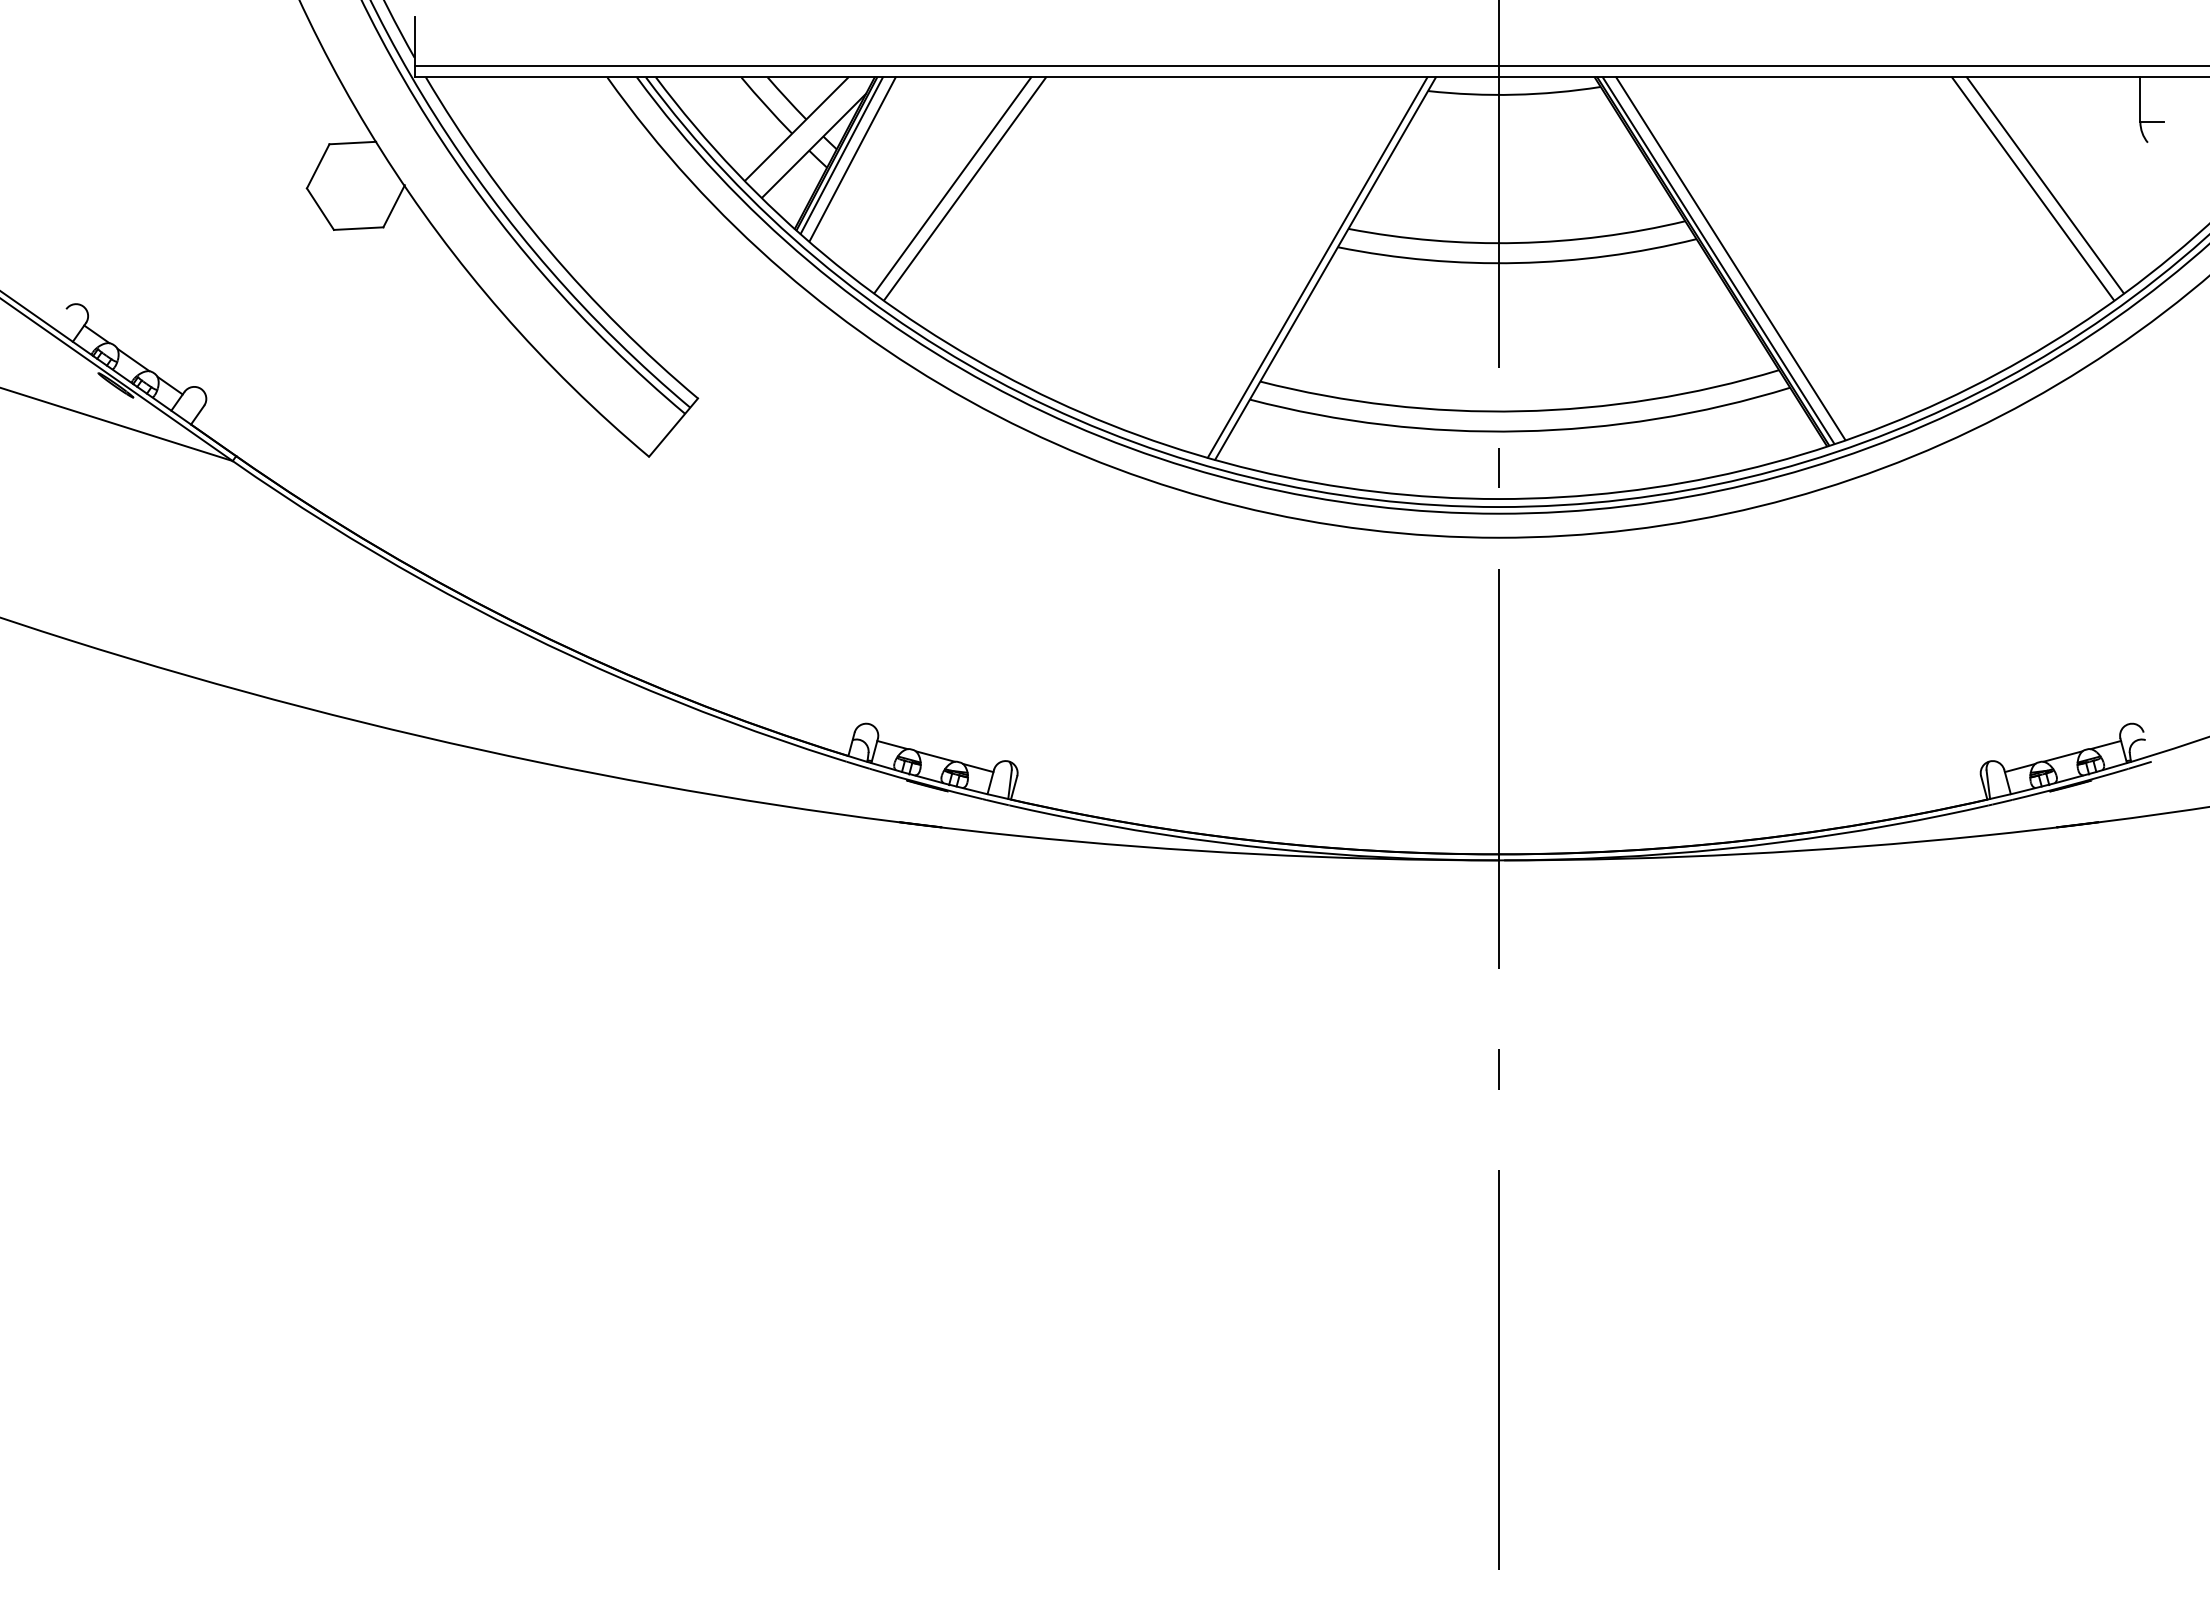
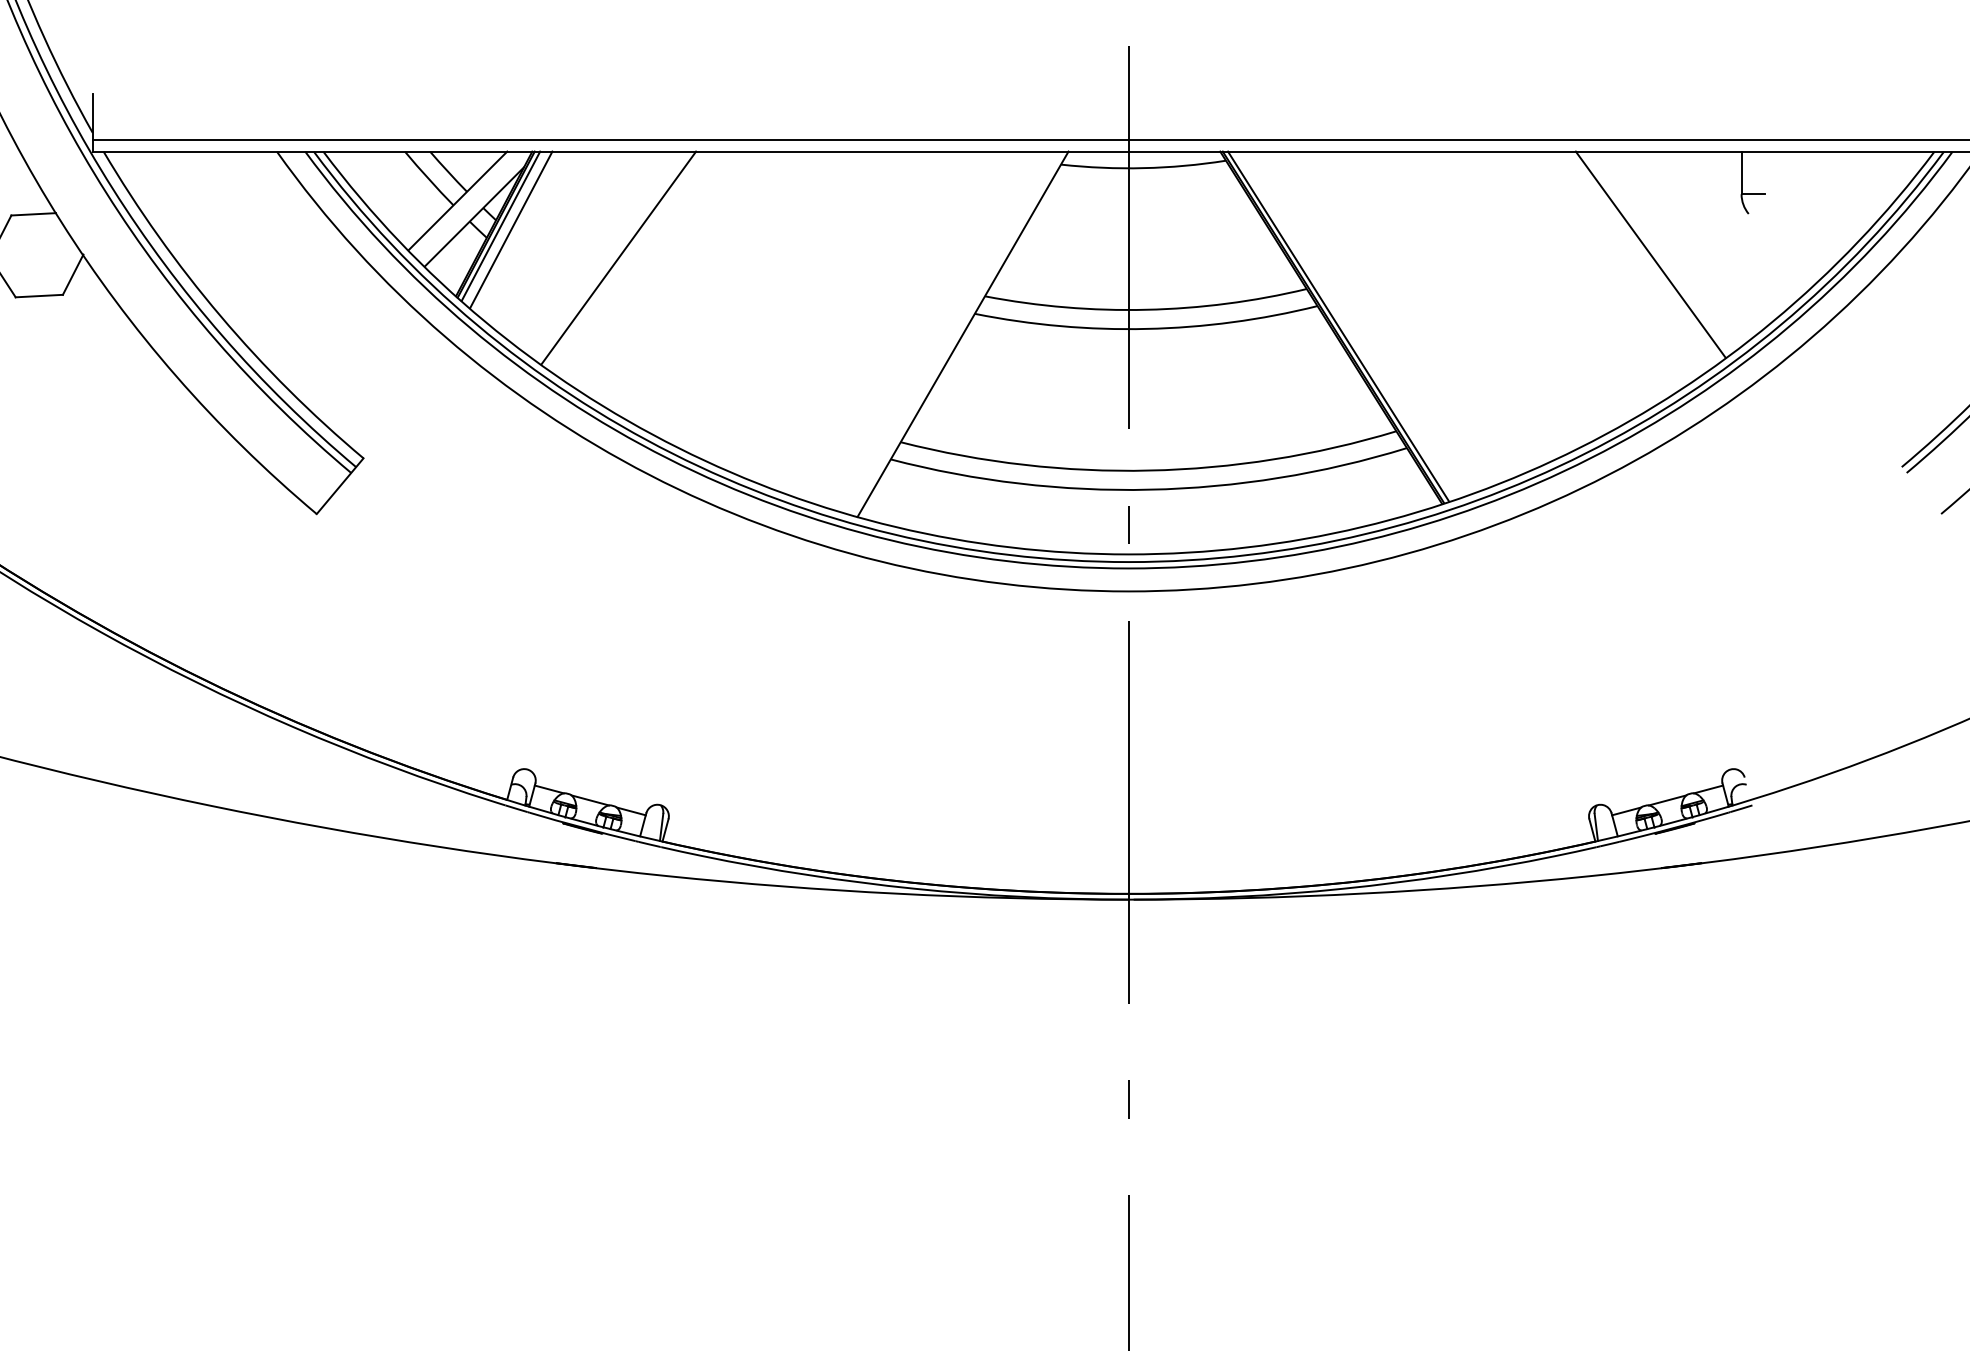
line: (952, 185) -> (606, 254), removed
line: (2032, 188) -> (1638, 257), removed
line: (1730, 258) -> (1349, 324), removed
line: (1317, 267) -> (955, 333), removed

